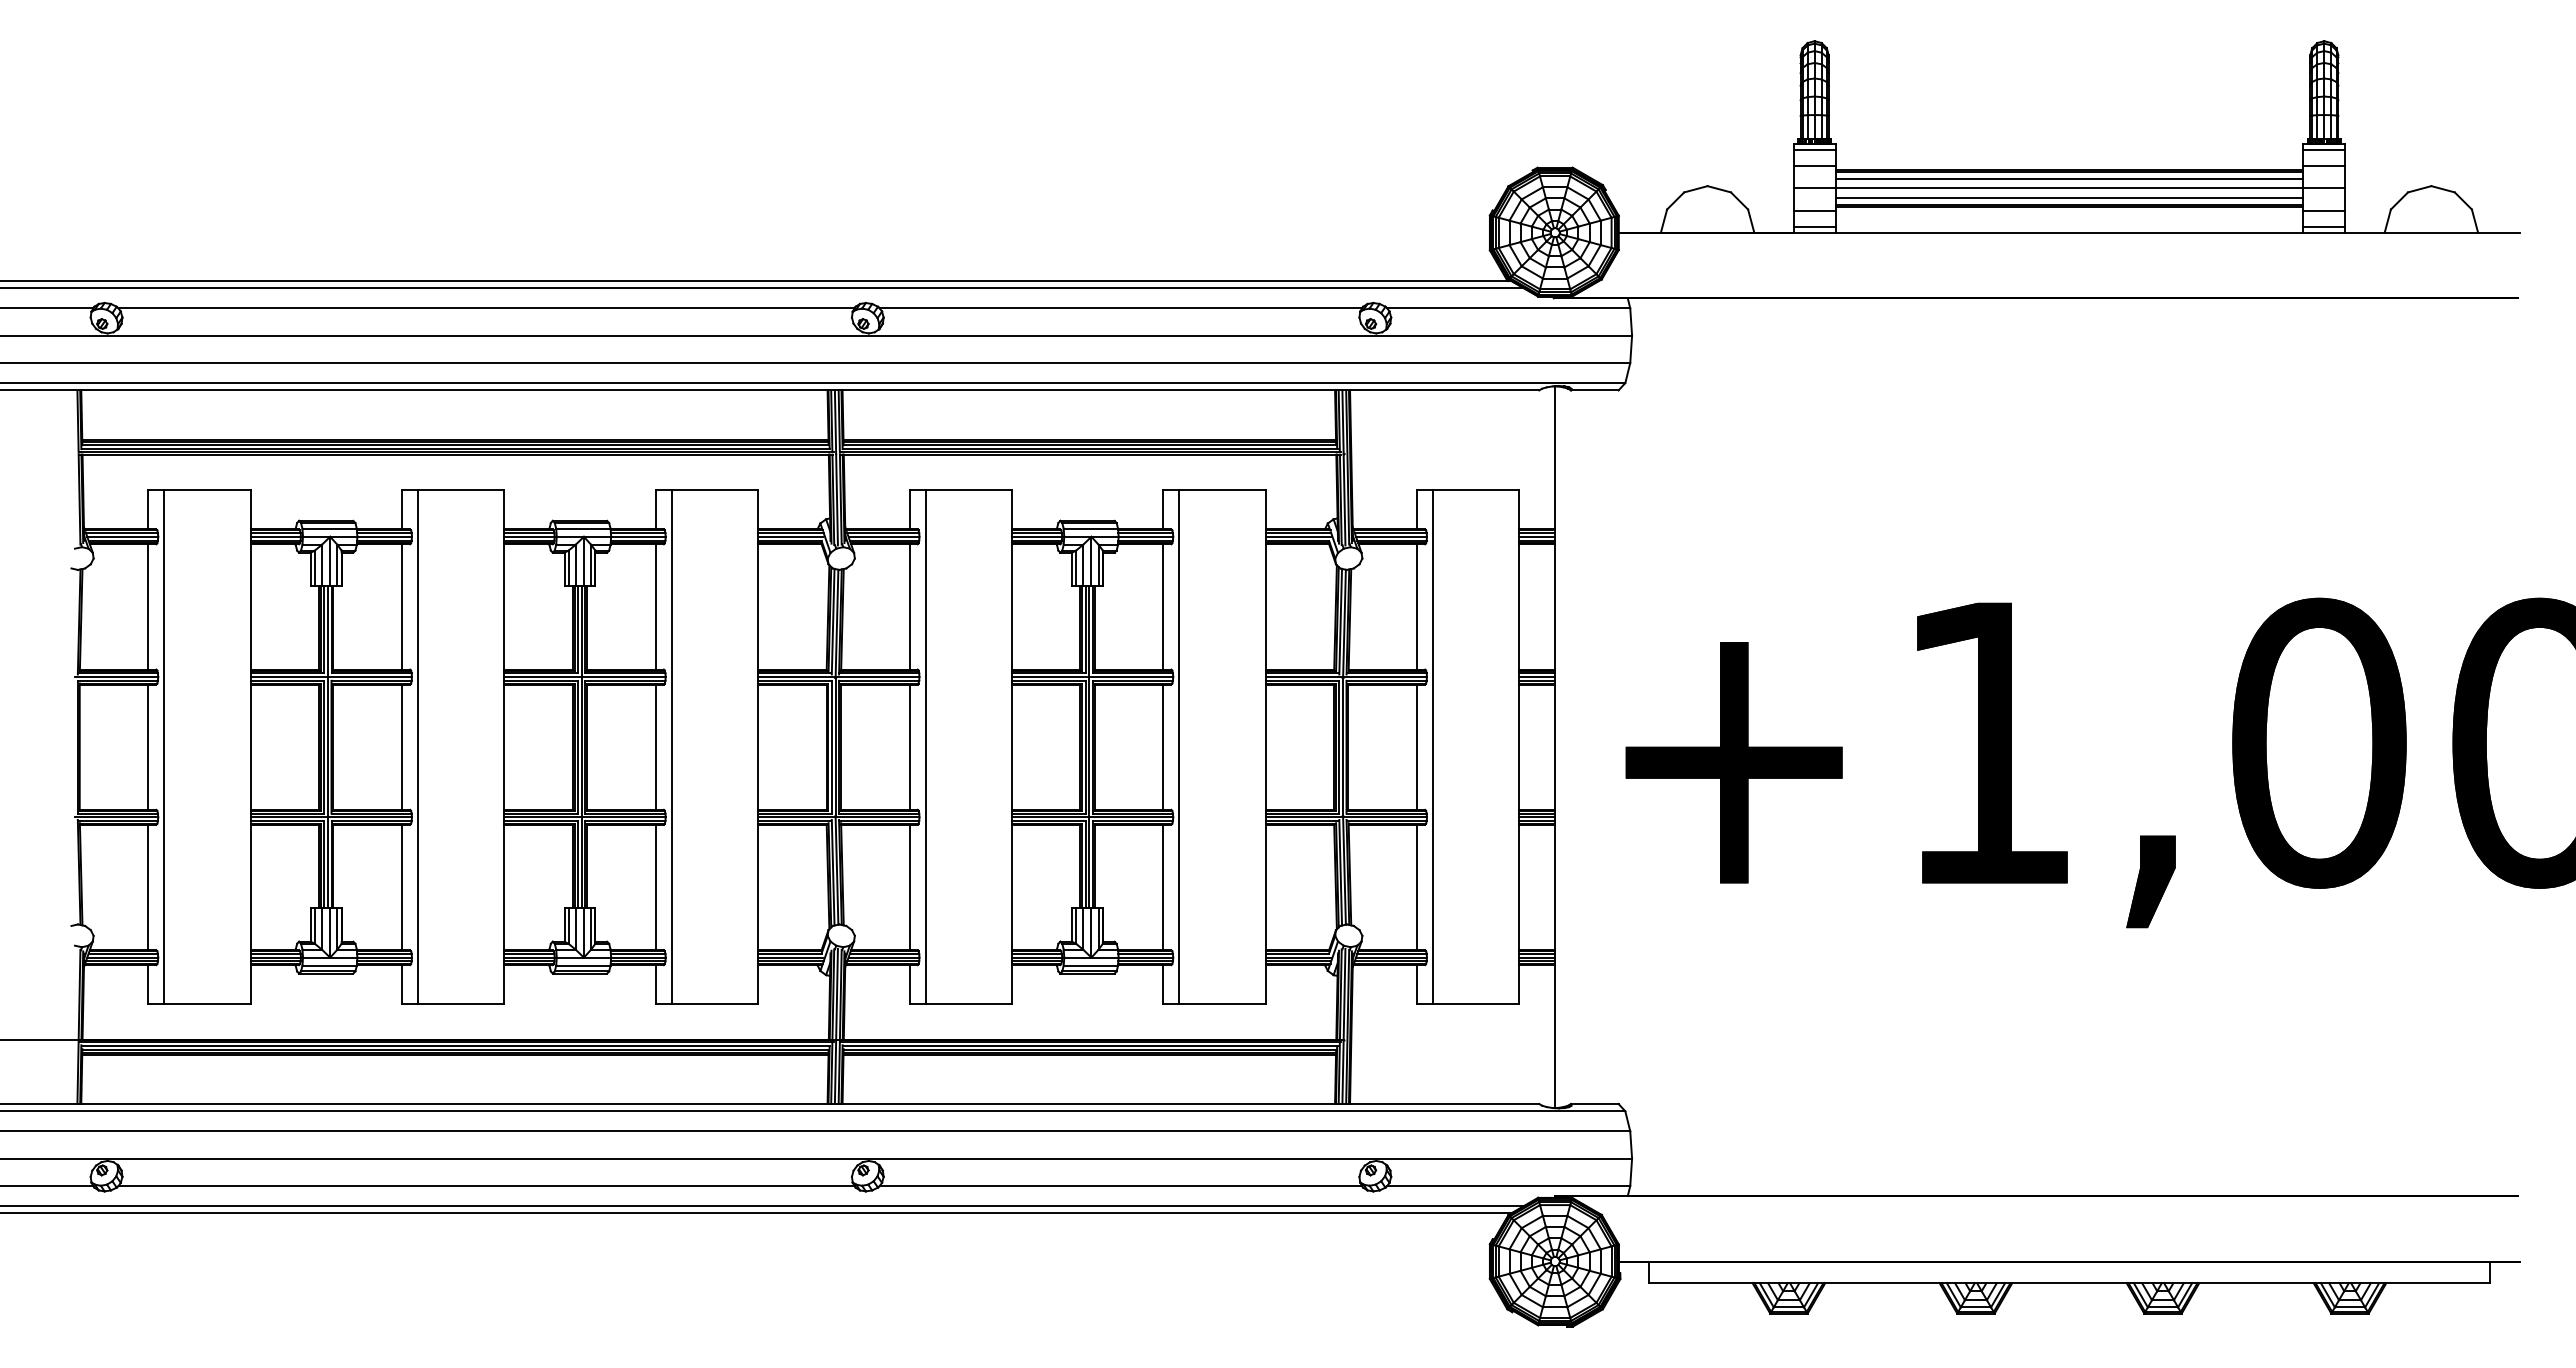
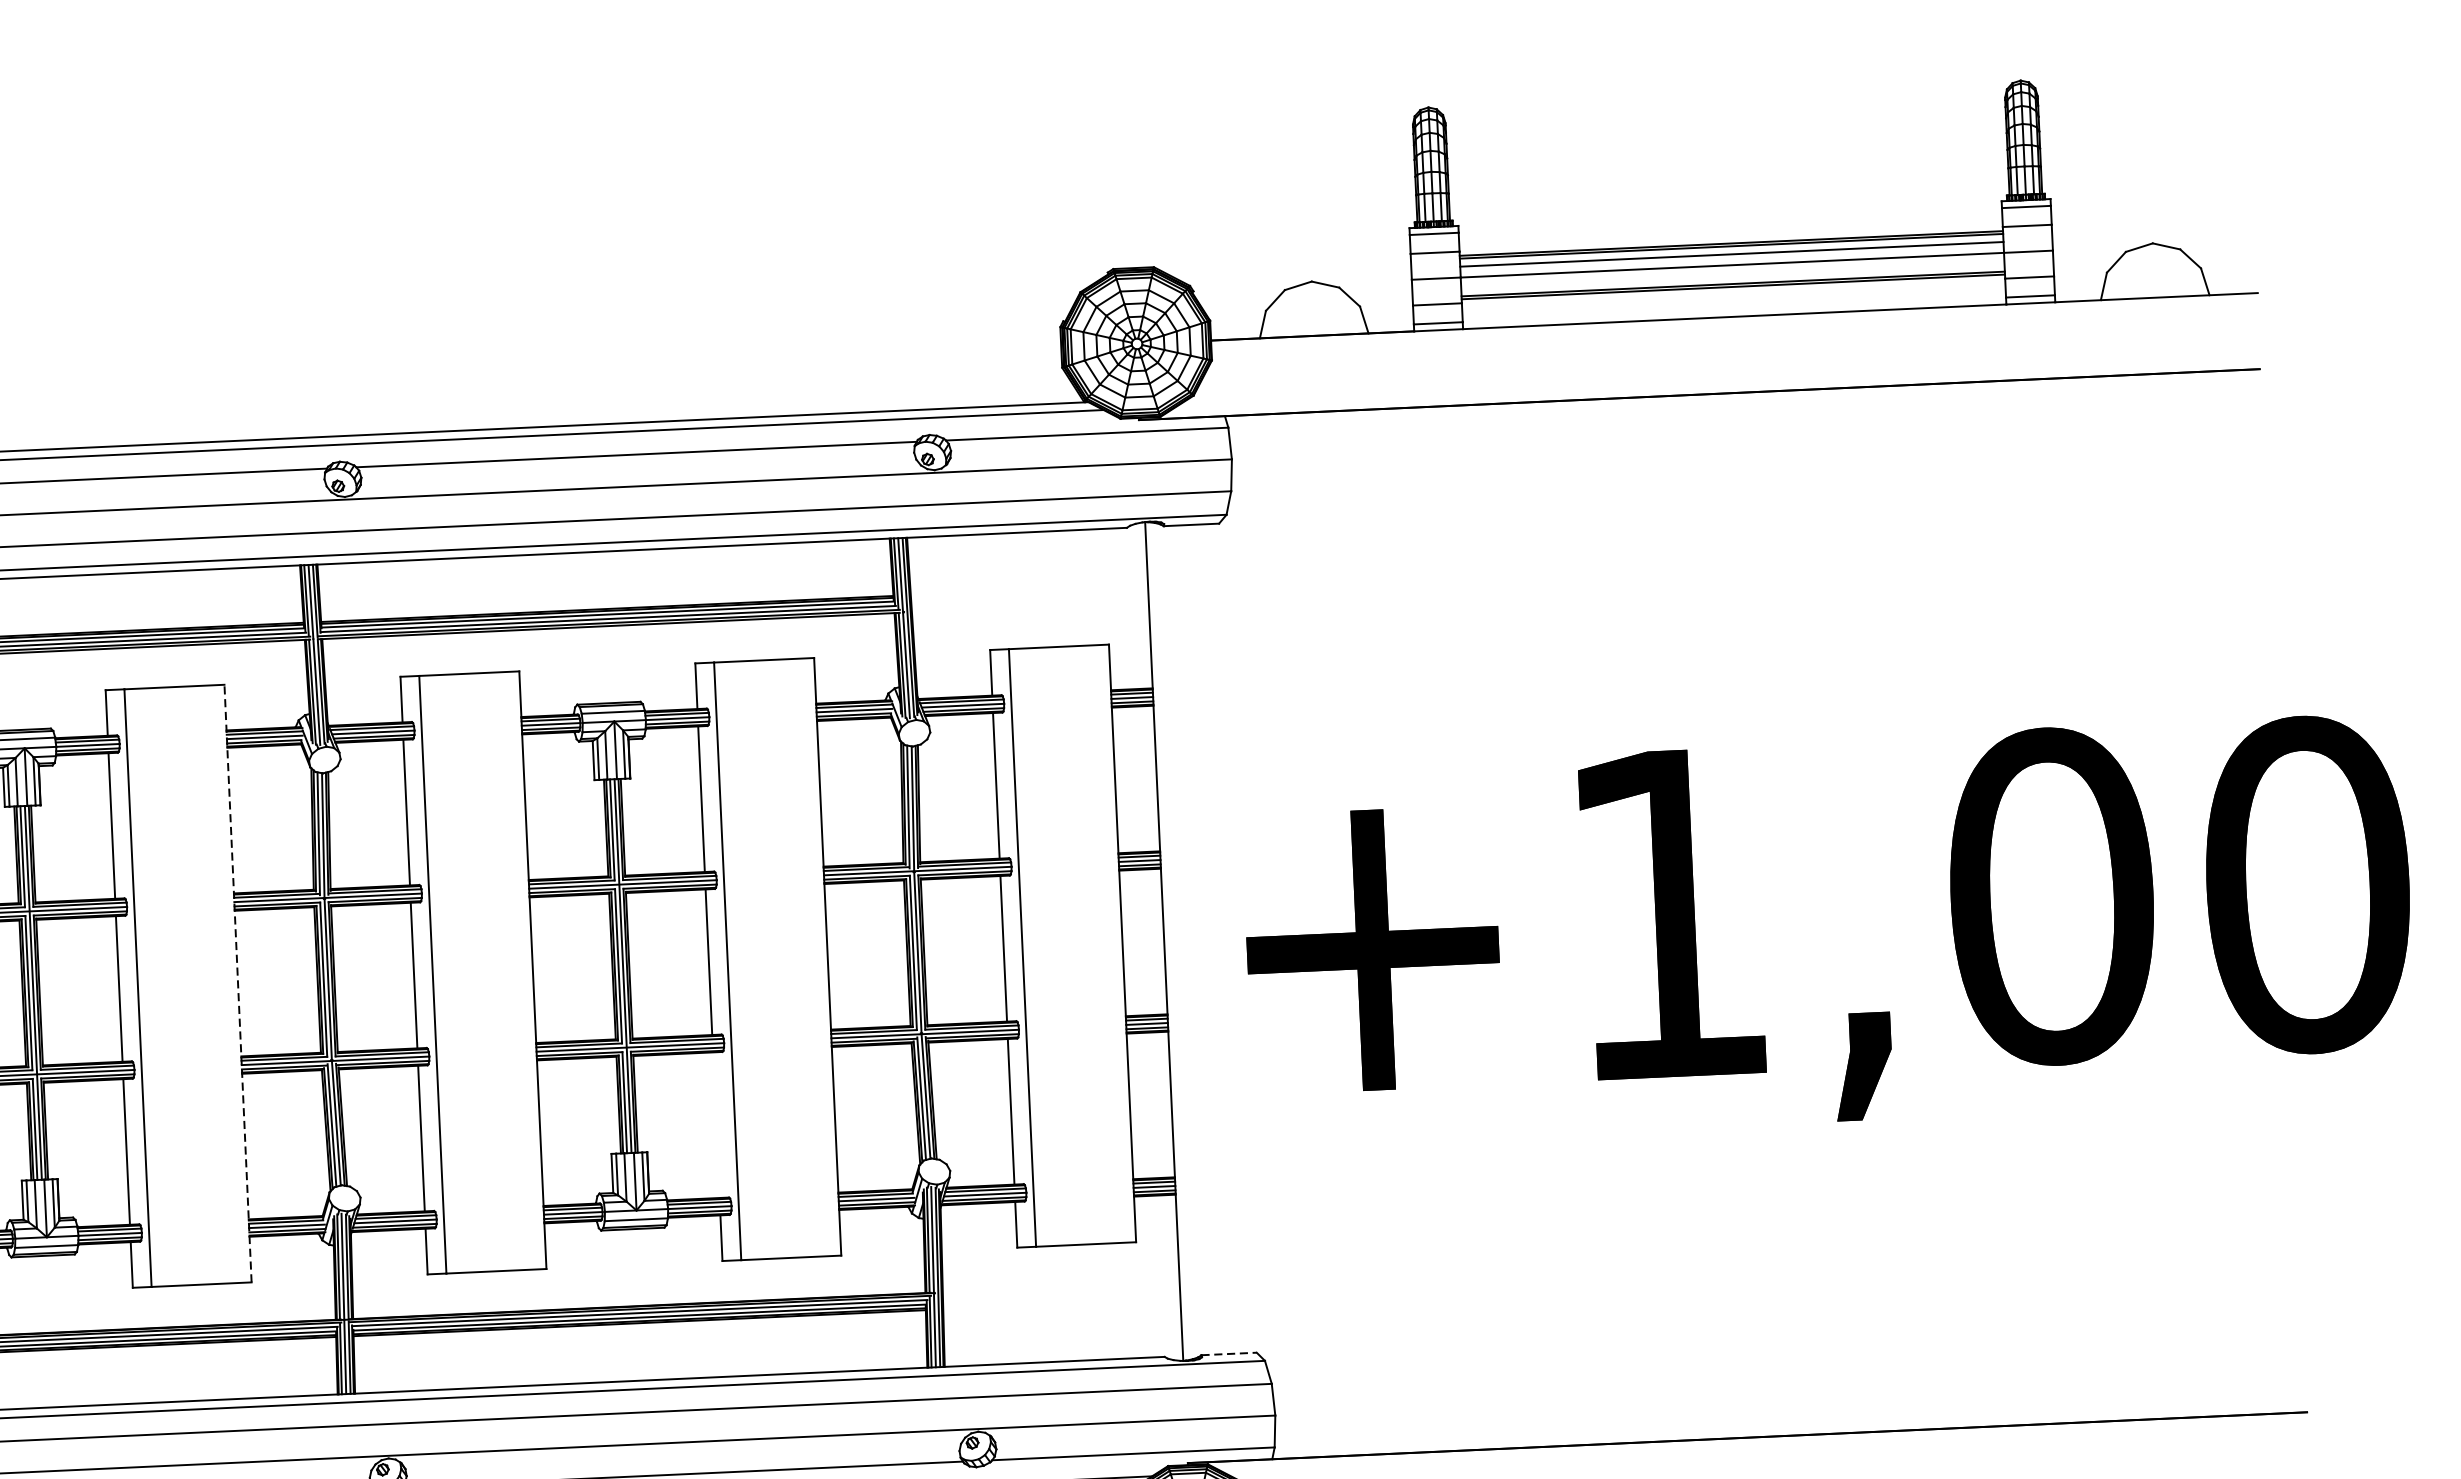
line: (2069, 197) -> (1732, 275), removed
line: (758, 746) -> (238, 982), solid -> dashed
line: (1163, 887) -> (716, 1125), removed
line: (1594, 1103) -> (1228, 1353), solid -> dashed

